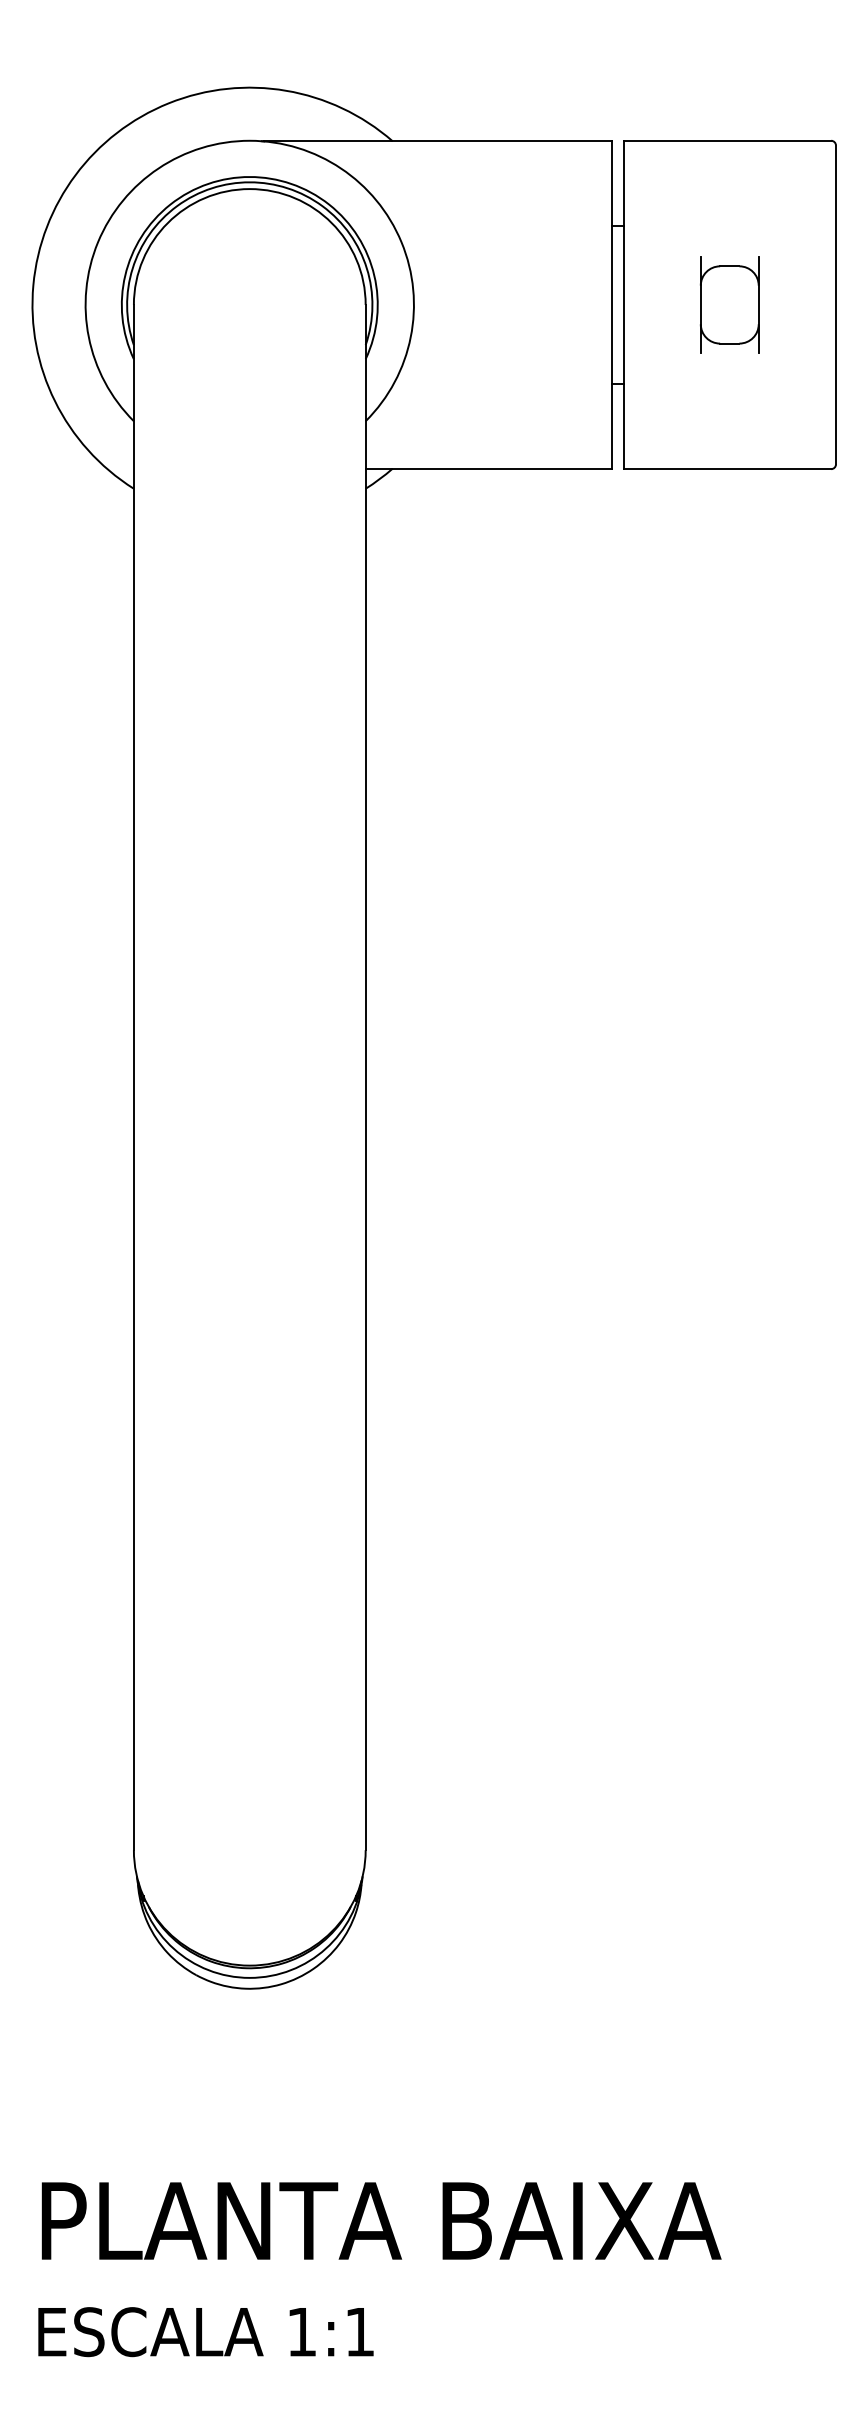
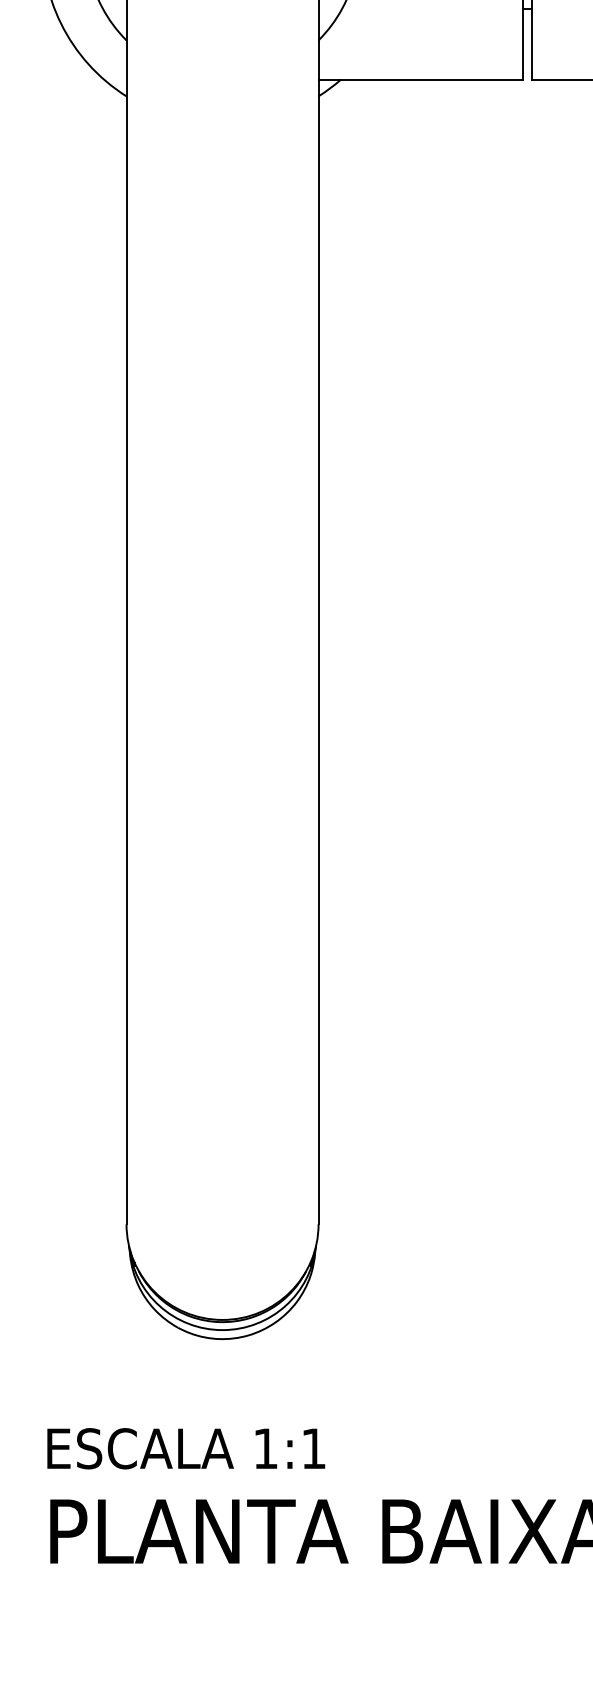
text: (205, 2332) -> (185, 1449), moved

